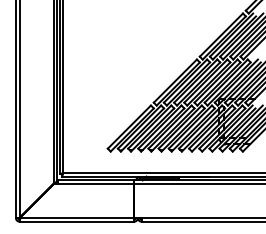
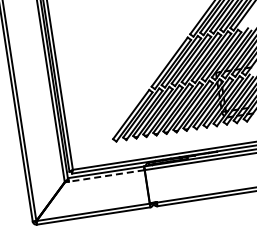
line: (95, 184) -> (106, 176), solid -> dashed

